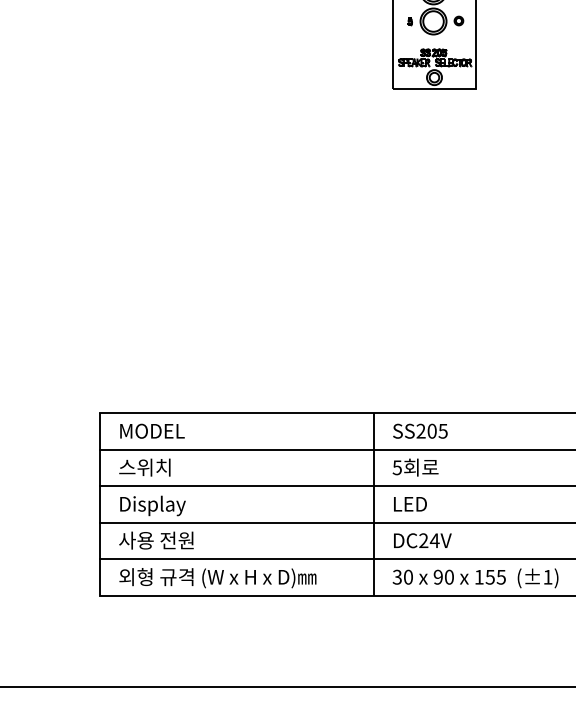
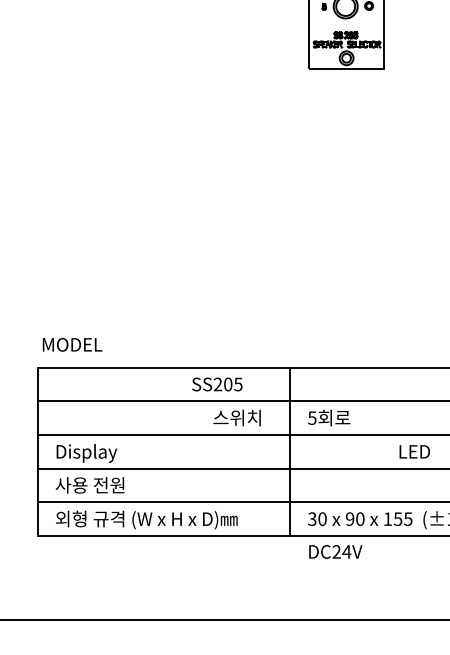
text: (152, 430) -> (72, 344), moved
text: (420, 430) -> (217, 383), moved
text: (144, 467) -> (236, 417), moved
text: (410, 504) -> (414, 452), moved
text: (422, 540) -> (335, 551), moved

